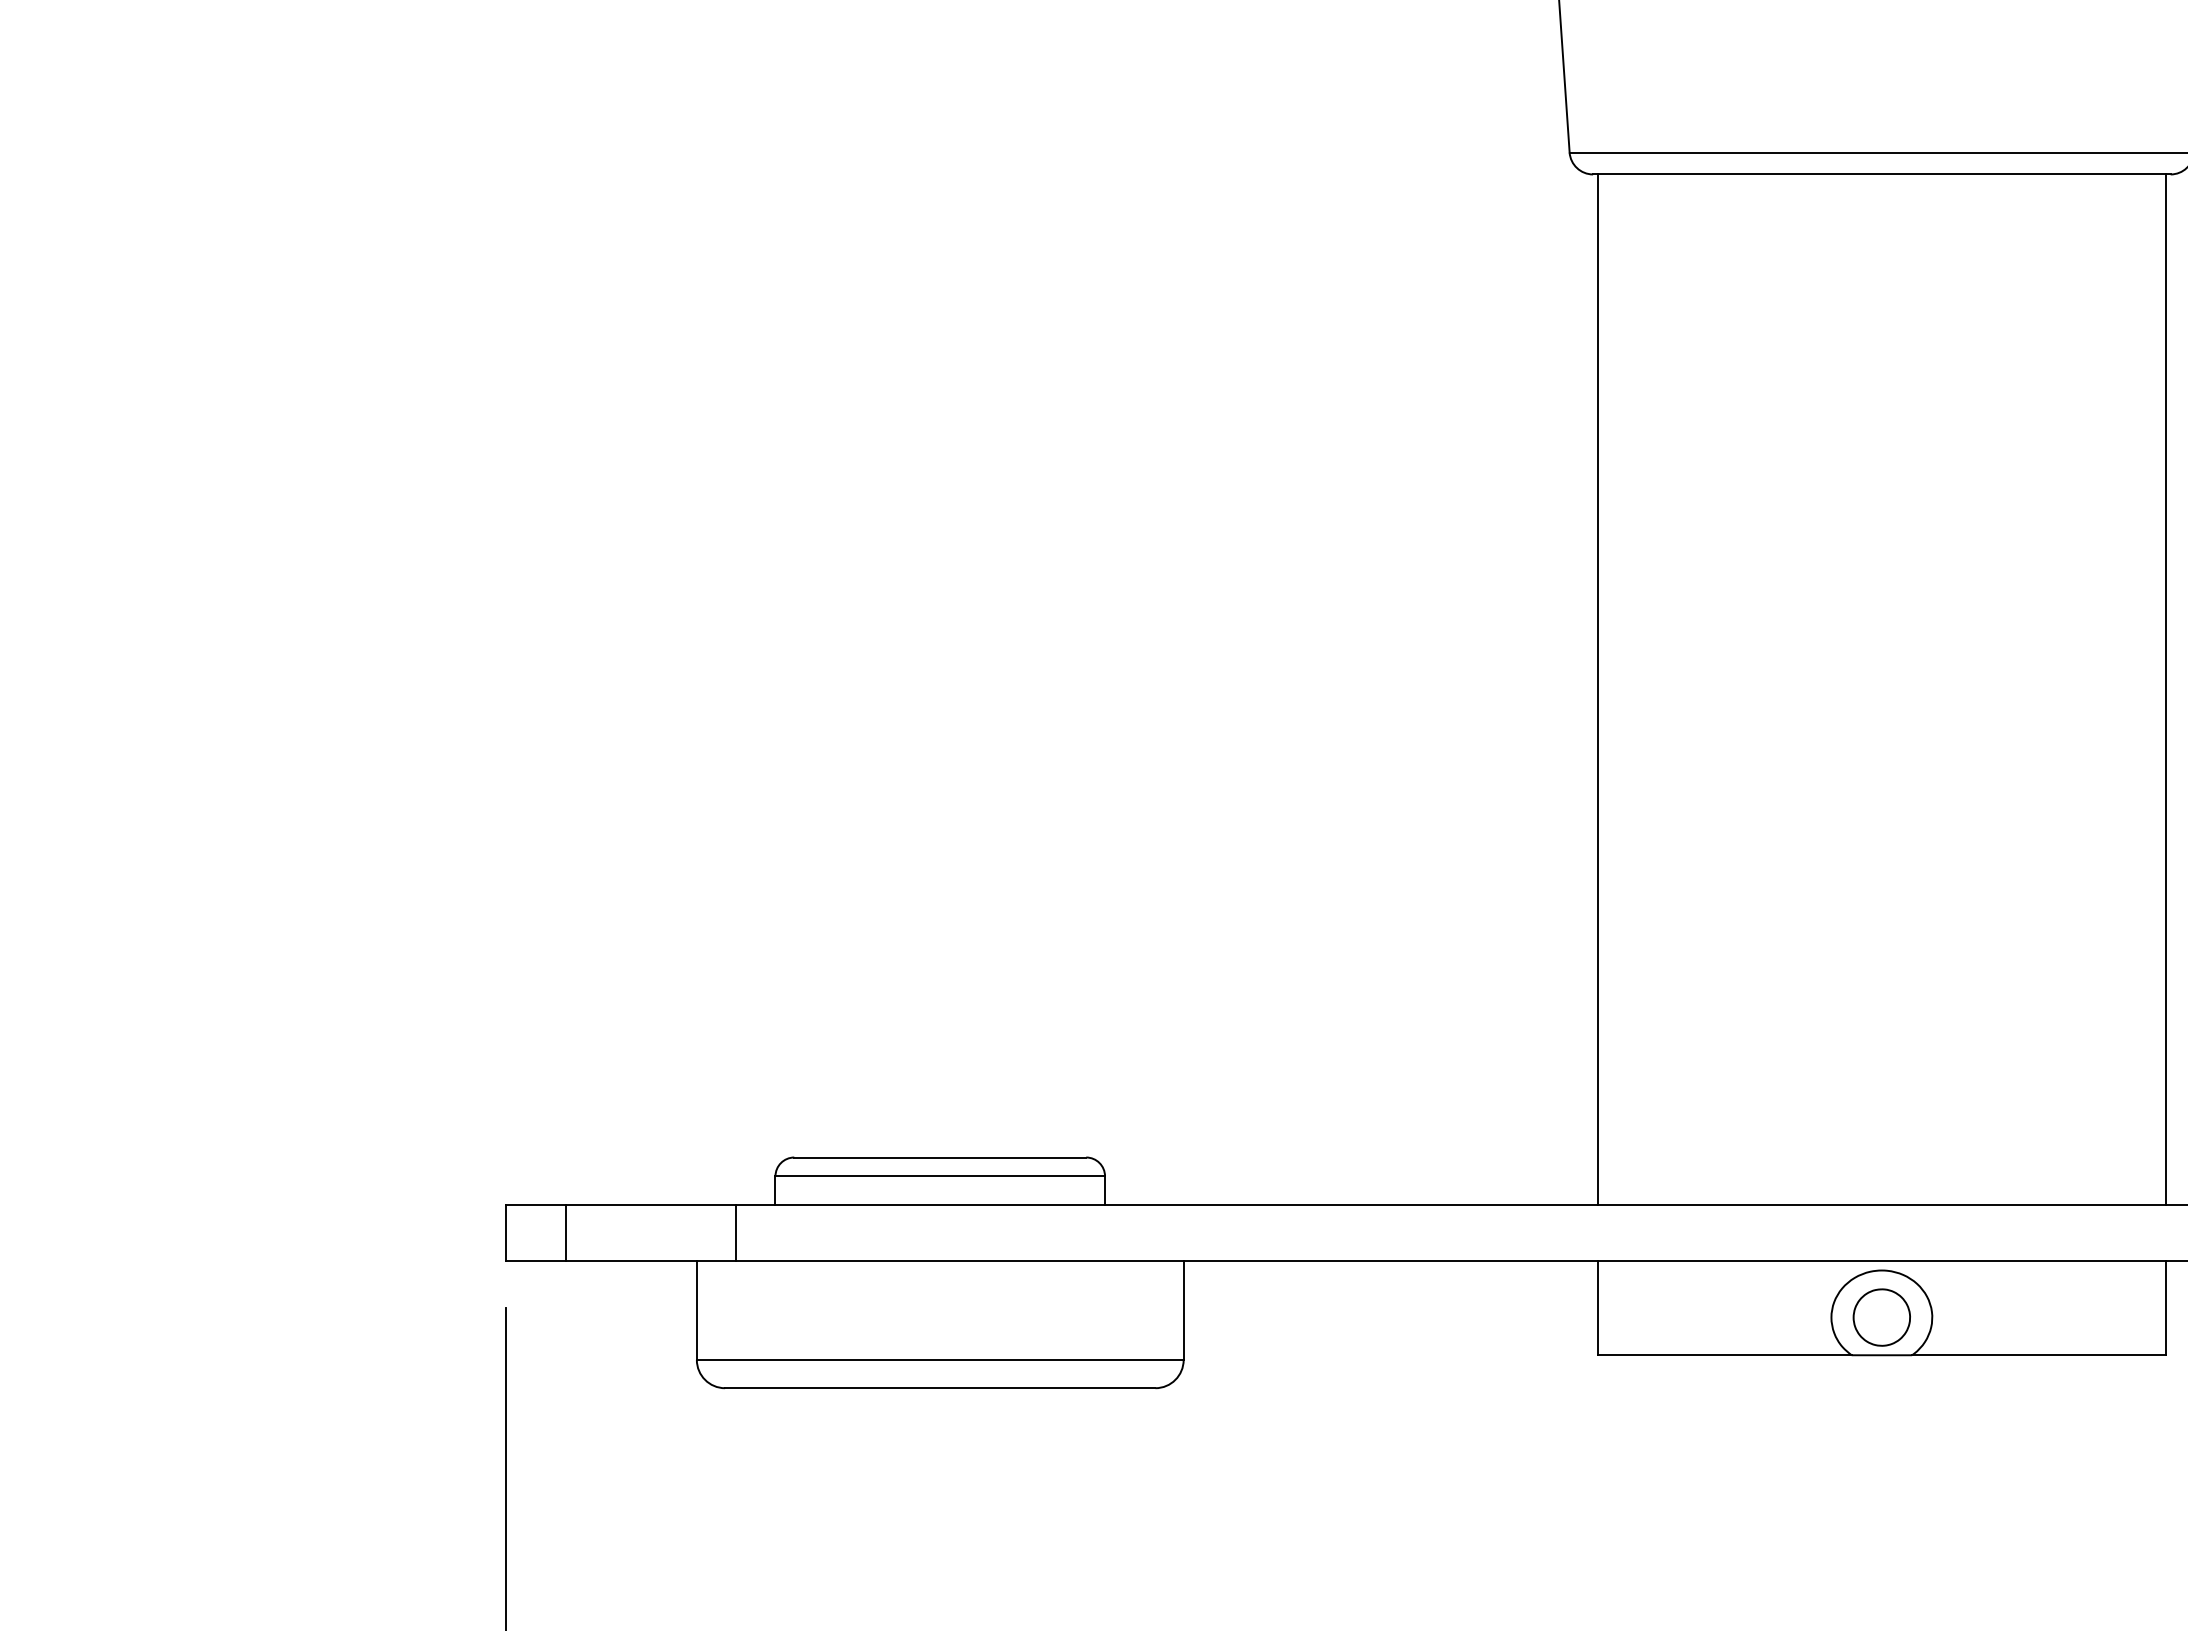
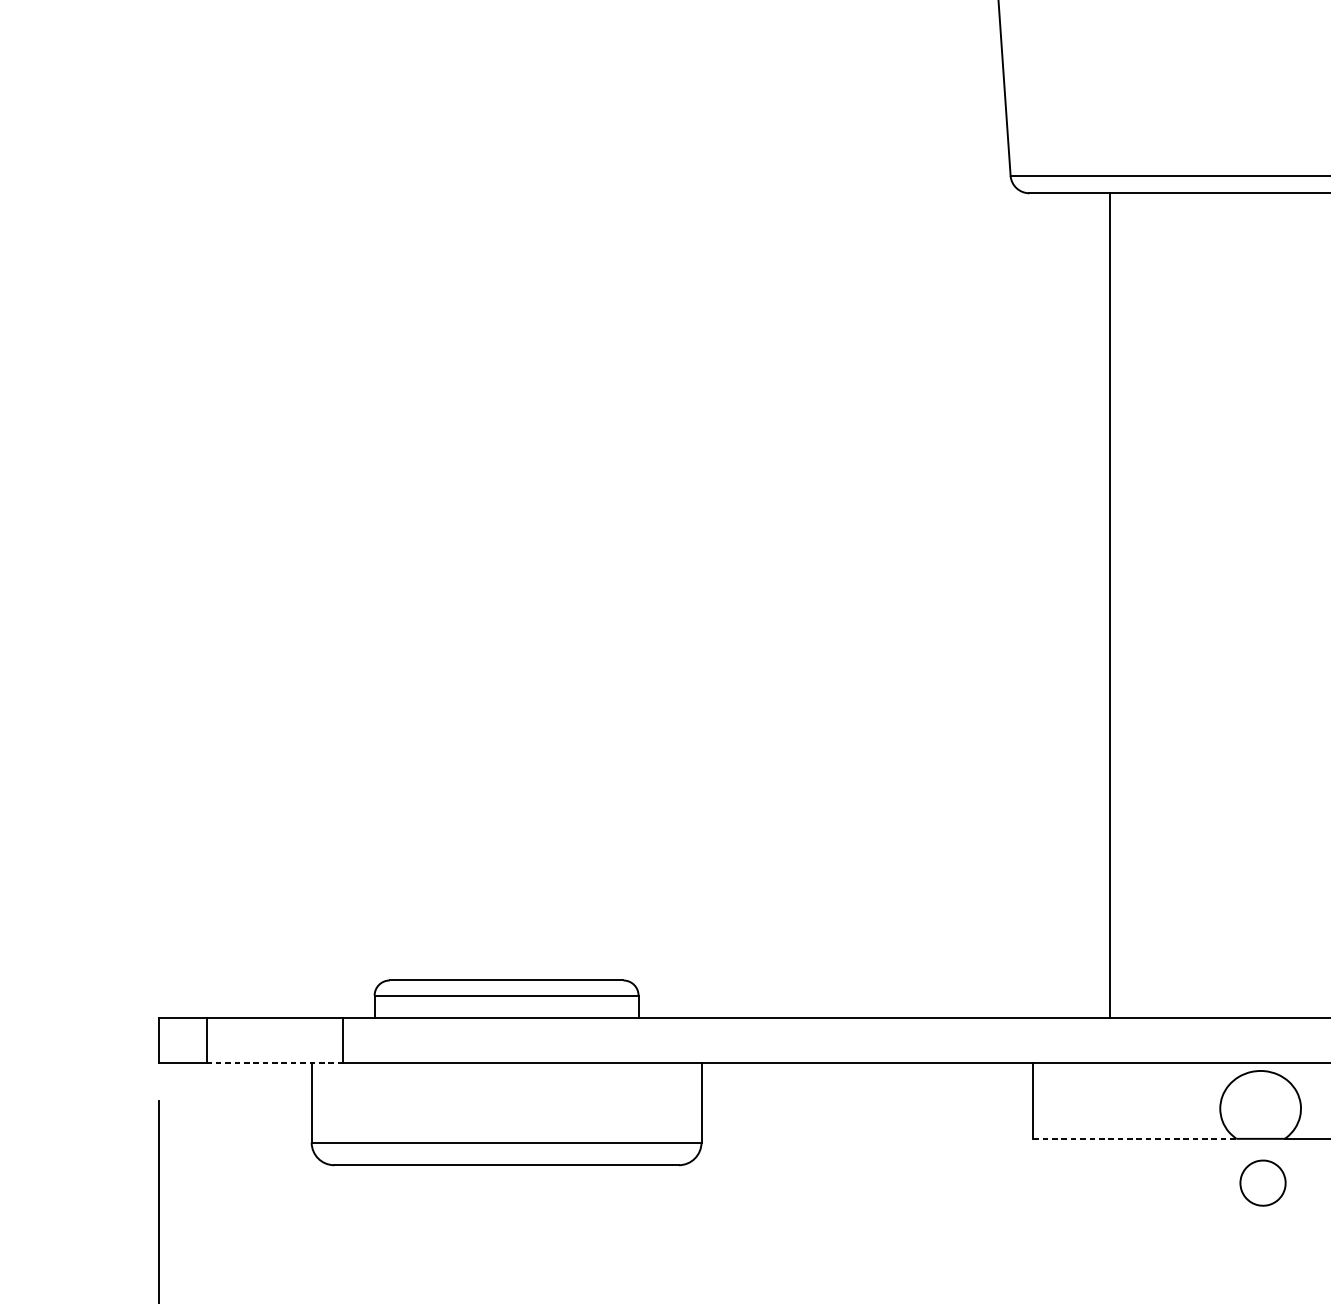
line: (1597, 689) -> (1109, 605), moved
line: (650, 1261) -> (274, 1063), solid -> dashed
part: (1881, 1317) -> (1262, 1183), moved
line: (1724, 1355) -> (1134, 1139), solid -> dashed

